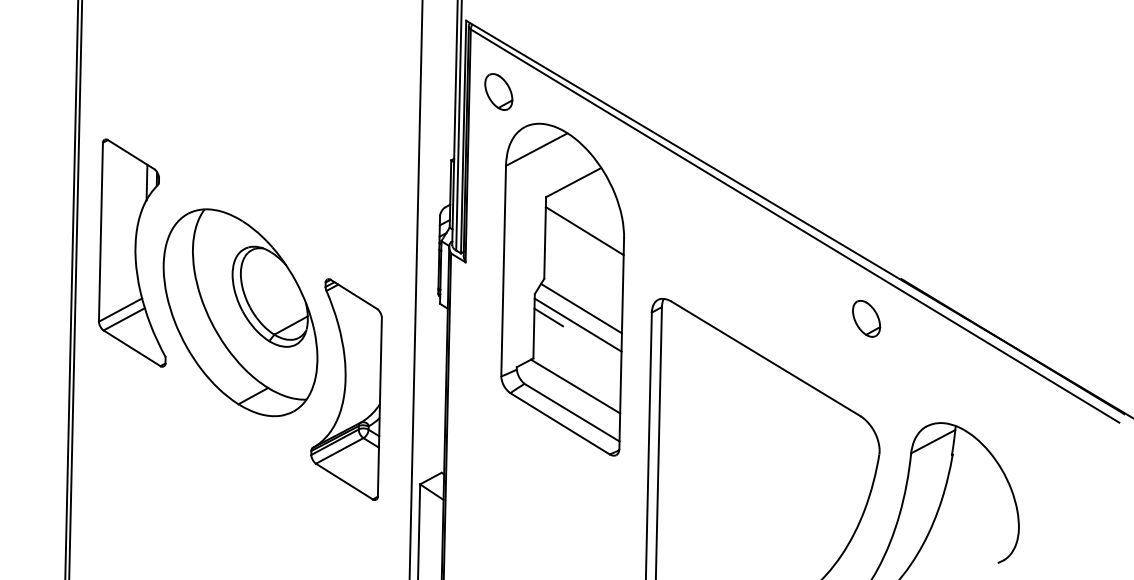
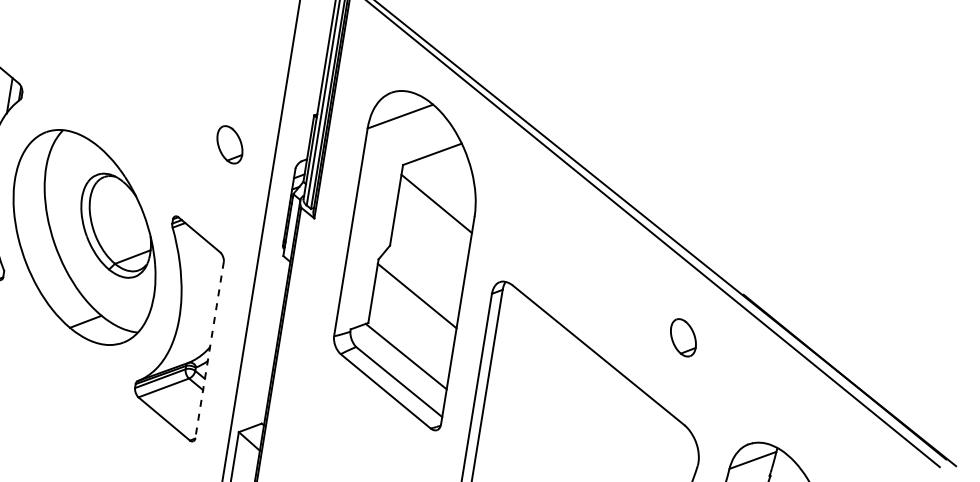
part: (498, 91) -> (229, 144), moved
line: (581, 308) -> (422, 280), removed
line: (548, 317) -> (388, 284), removed
part: (866, 318) -> (683, 337), moved
line: (379, 407) -> (209, 350), solid -> dashed

